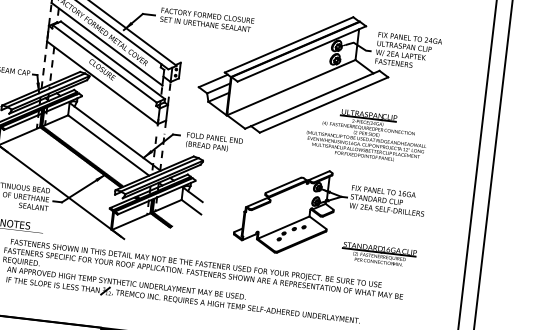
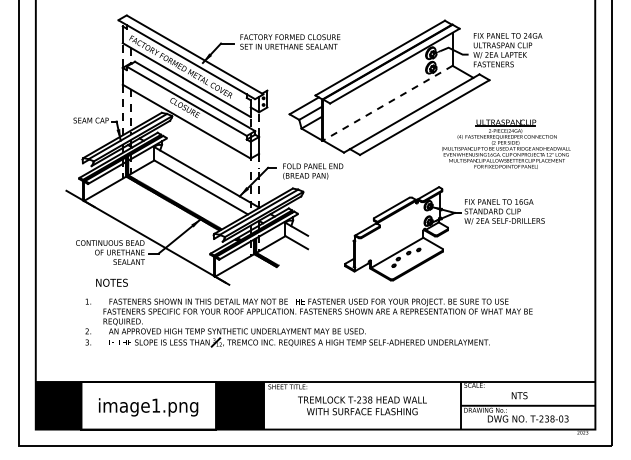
line: (290, 87) -> (387, 103), solid -> dashed
part: (367, 134) -> (506, 143), moved
part: (378, 254) -> (501, 269), removed

